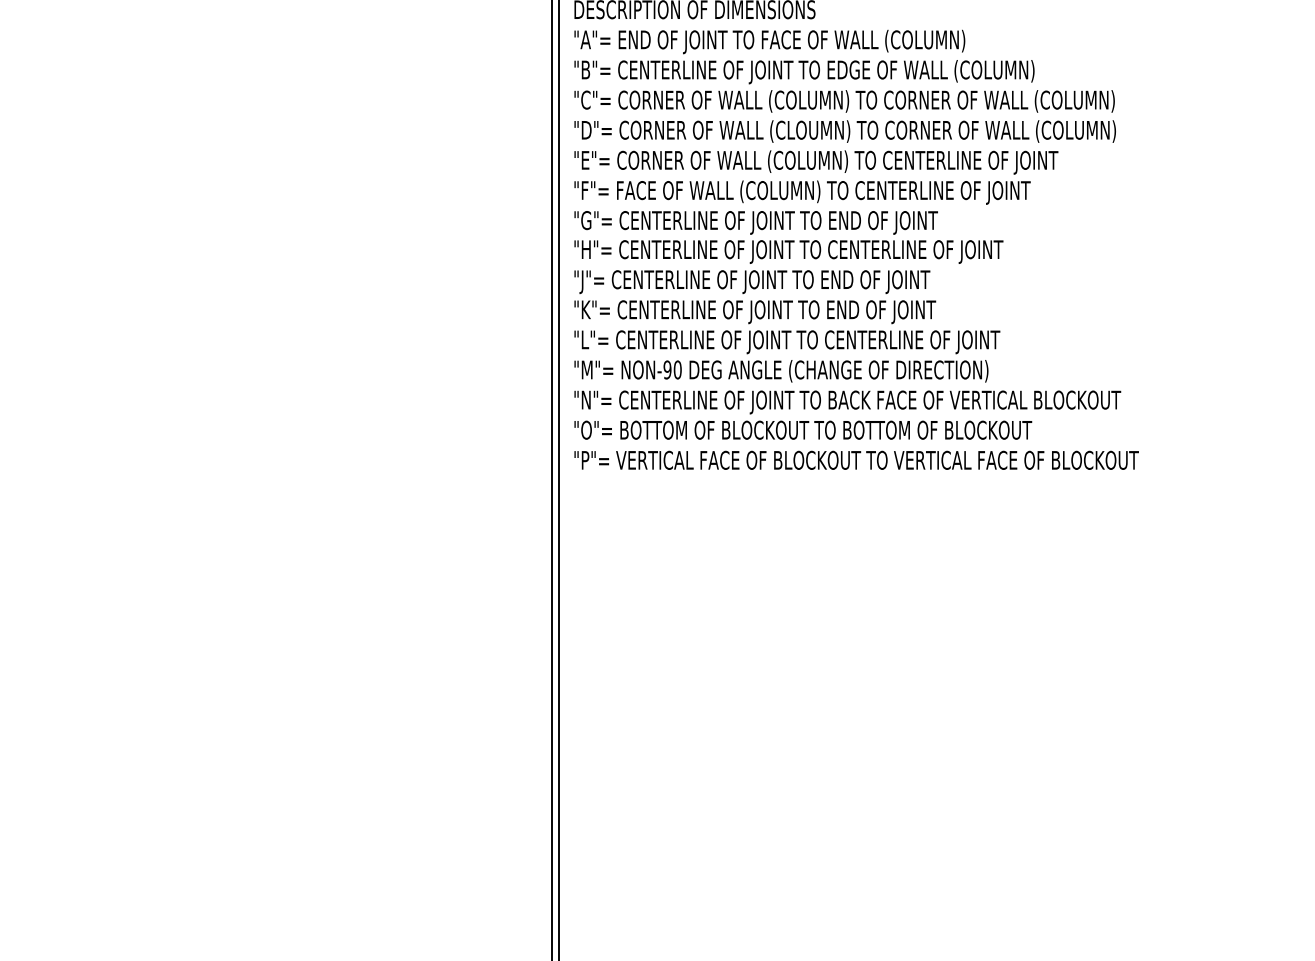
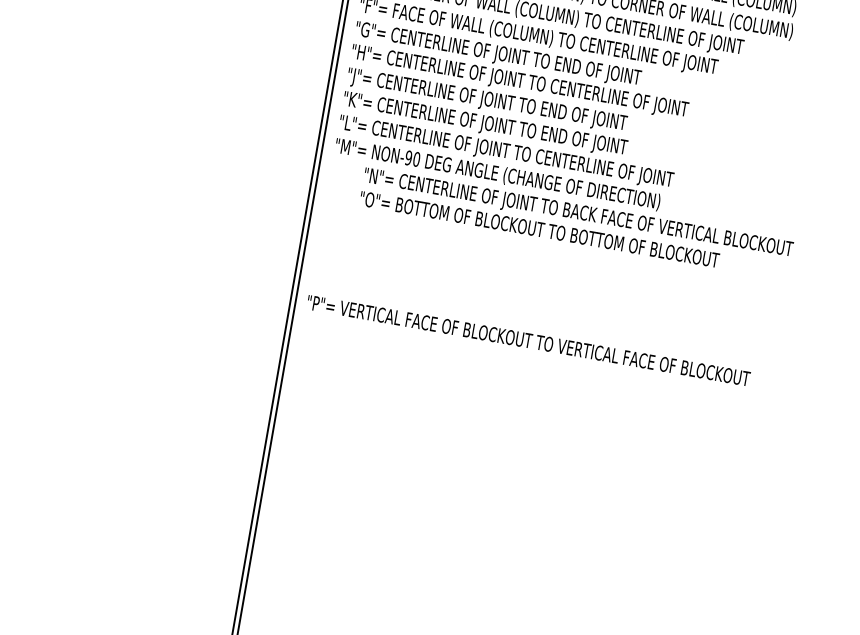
text: (847, 414) -> (576, 223), moved
text: (856, 459) -> (528, 340), moved

